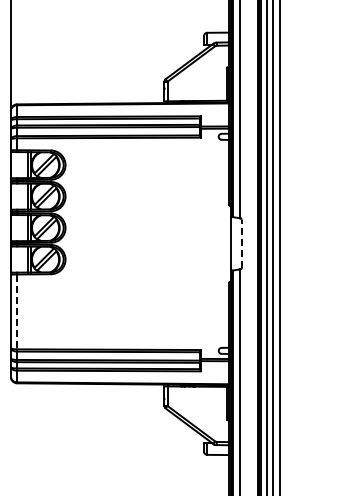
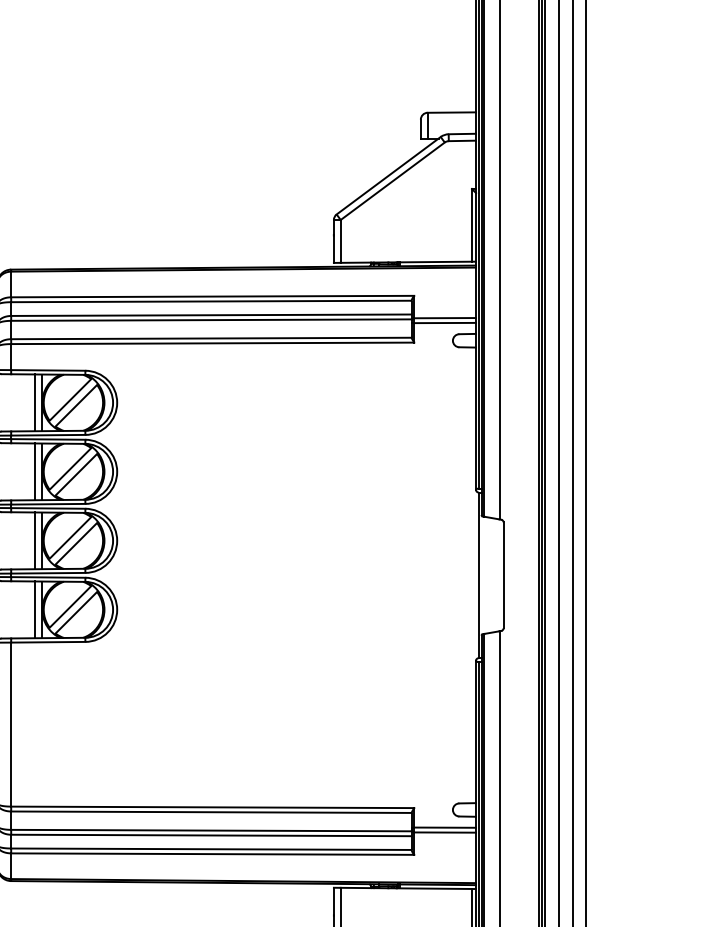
line: (241, 243) -> (502, 574), dashed -> solid
line: (17, 312) -> (11, 725), dashed -> solid

